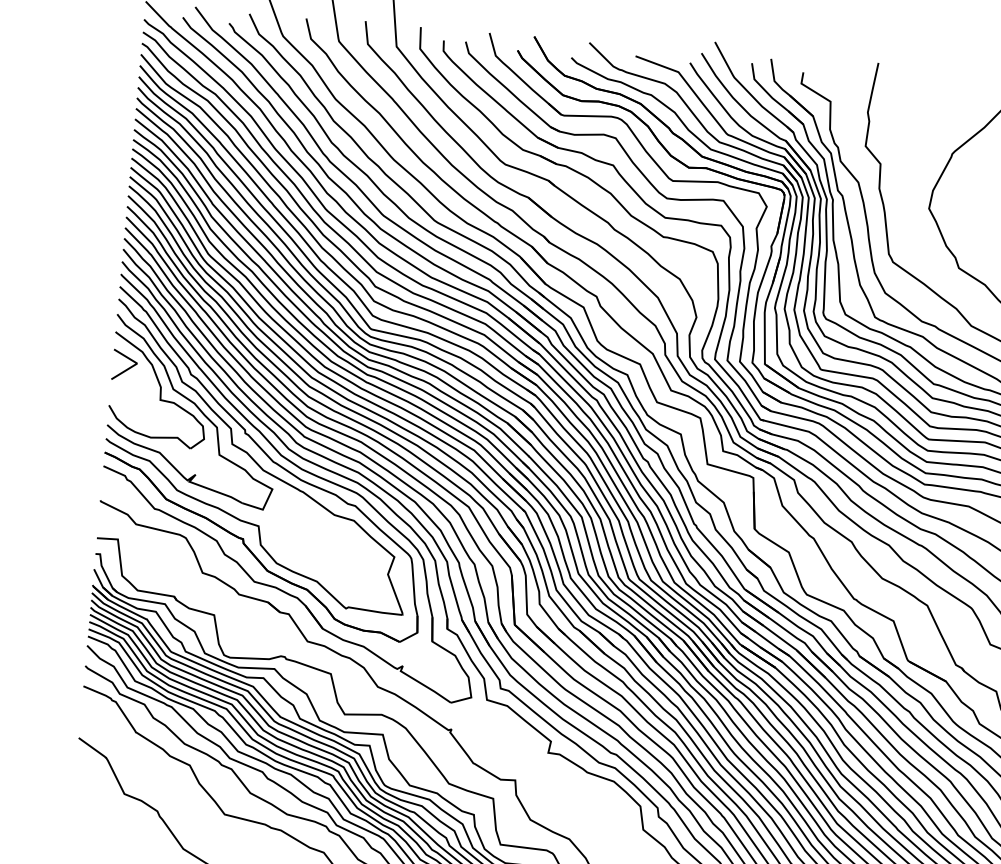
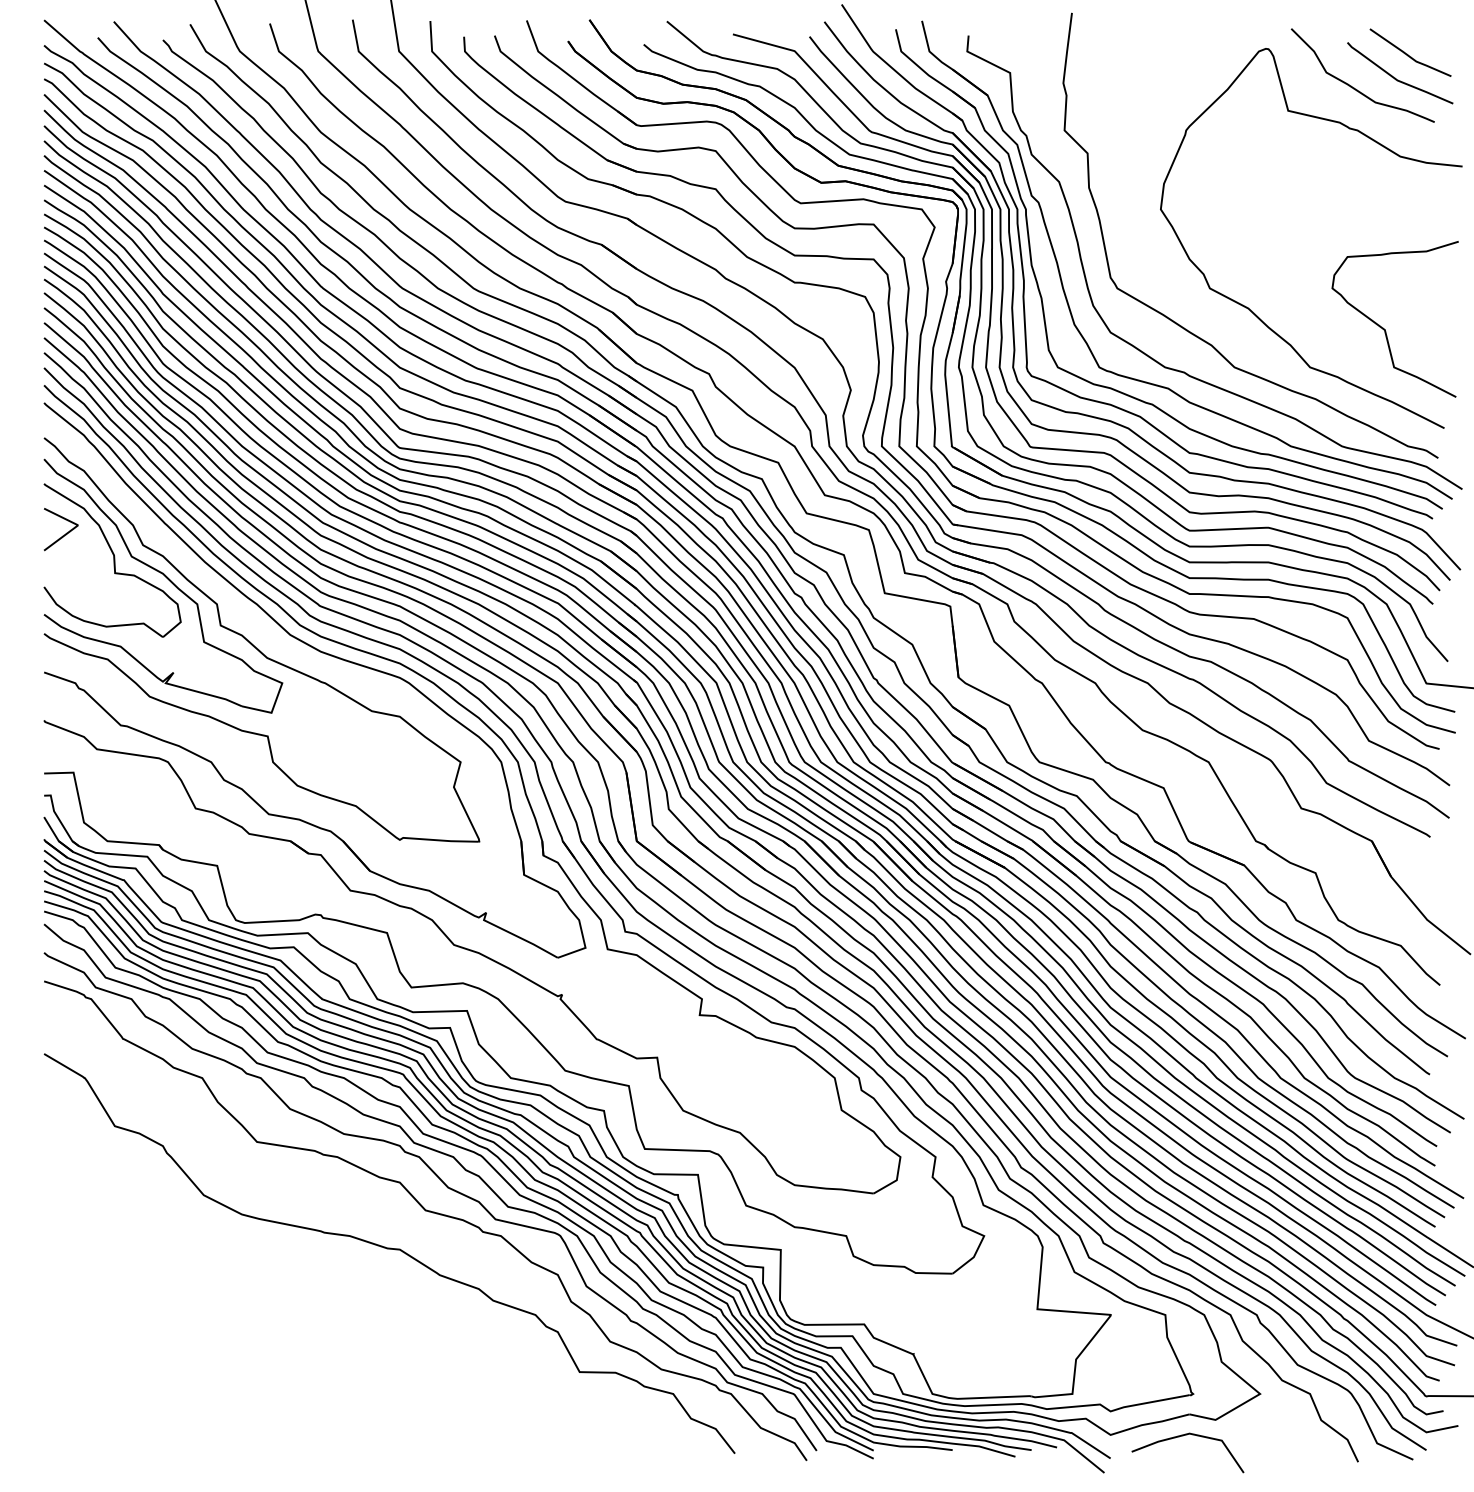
part: (270, 460) -> (276, 643), removed

